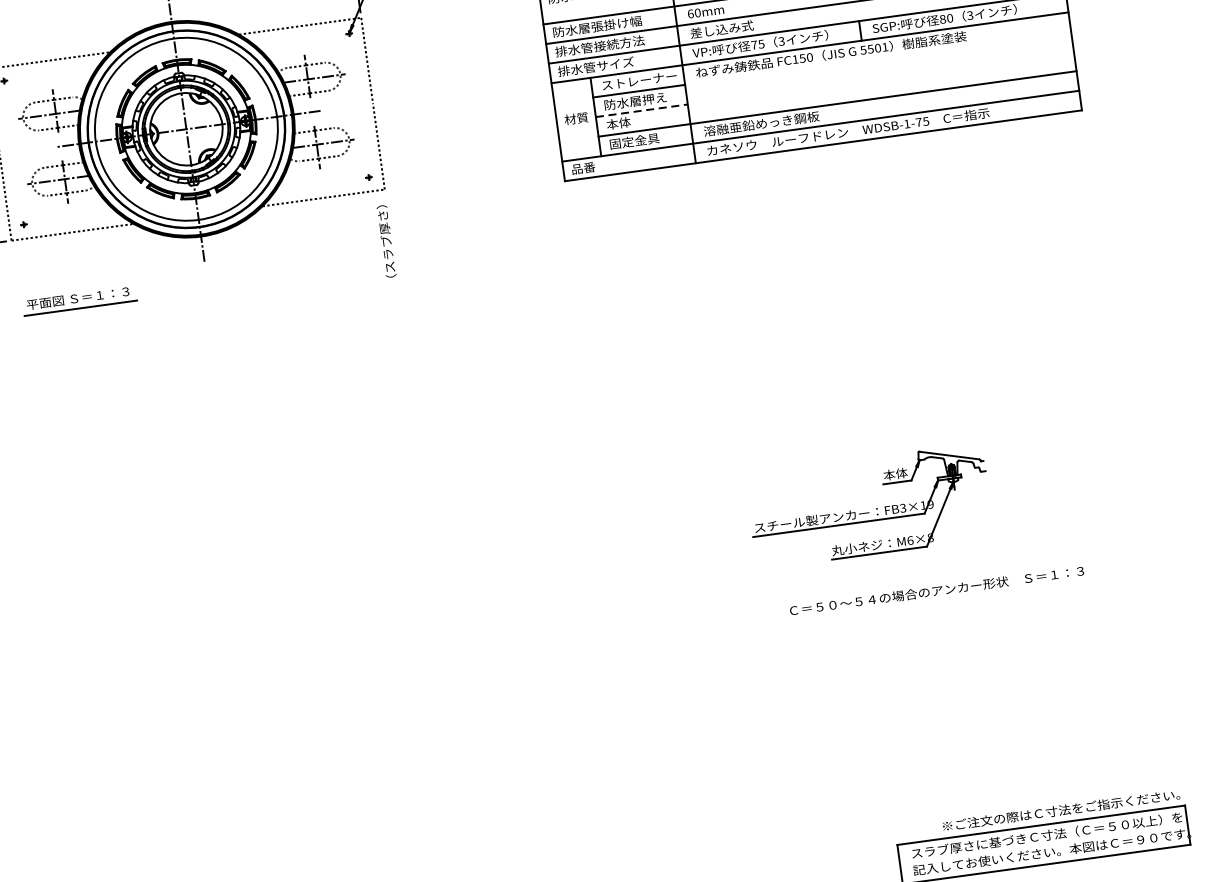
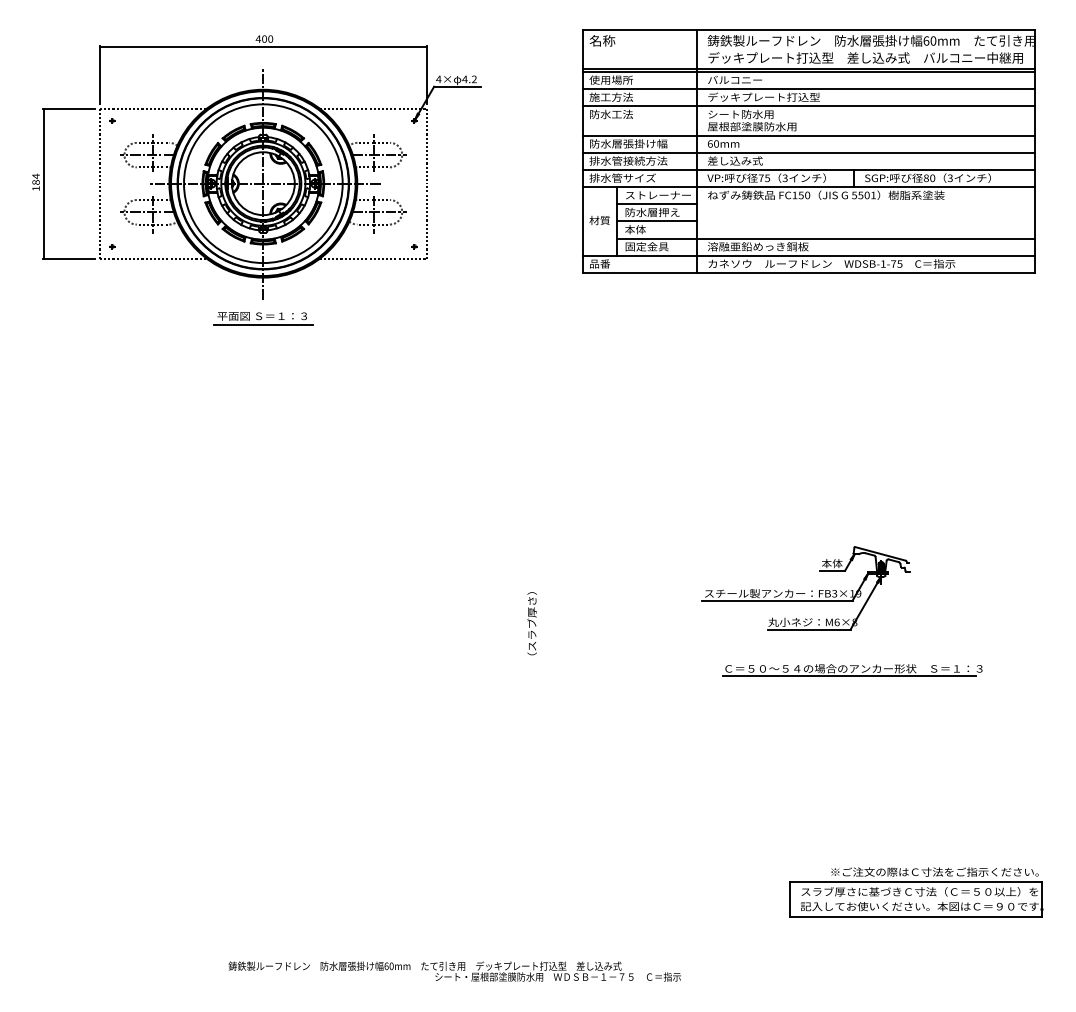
line: (642, 110) -> (657, 221), dashed -> solid
text: (385, 241) -> (531, 623), moved
part: (79, 300) -> (263, 318), moved
line: (931, 600) -> (848, 676), added

